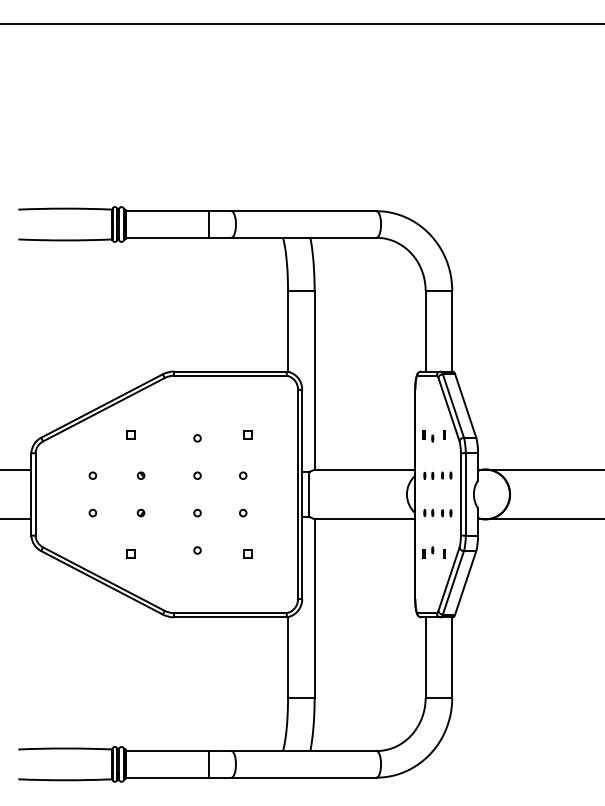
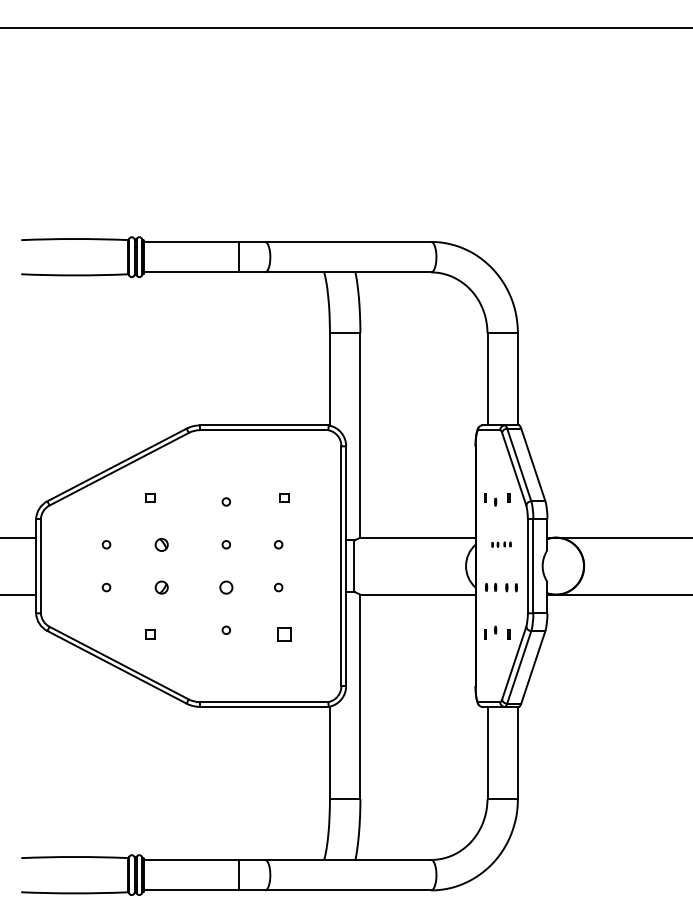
part: (140, 475) -> (161, 544), size x1.6
part: (437, 475) -> (501, 544), size x0.6
part: (140, 512) -> (161, 586), size x1.6
circle: (197, 512) -> (226, 586), size x1.6
part: (247, 553) -> (283, 633), size x1.6

